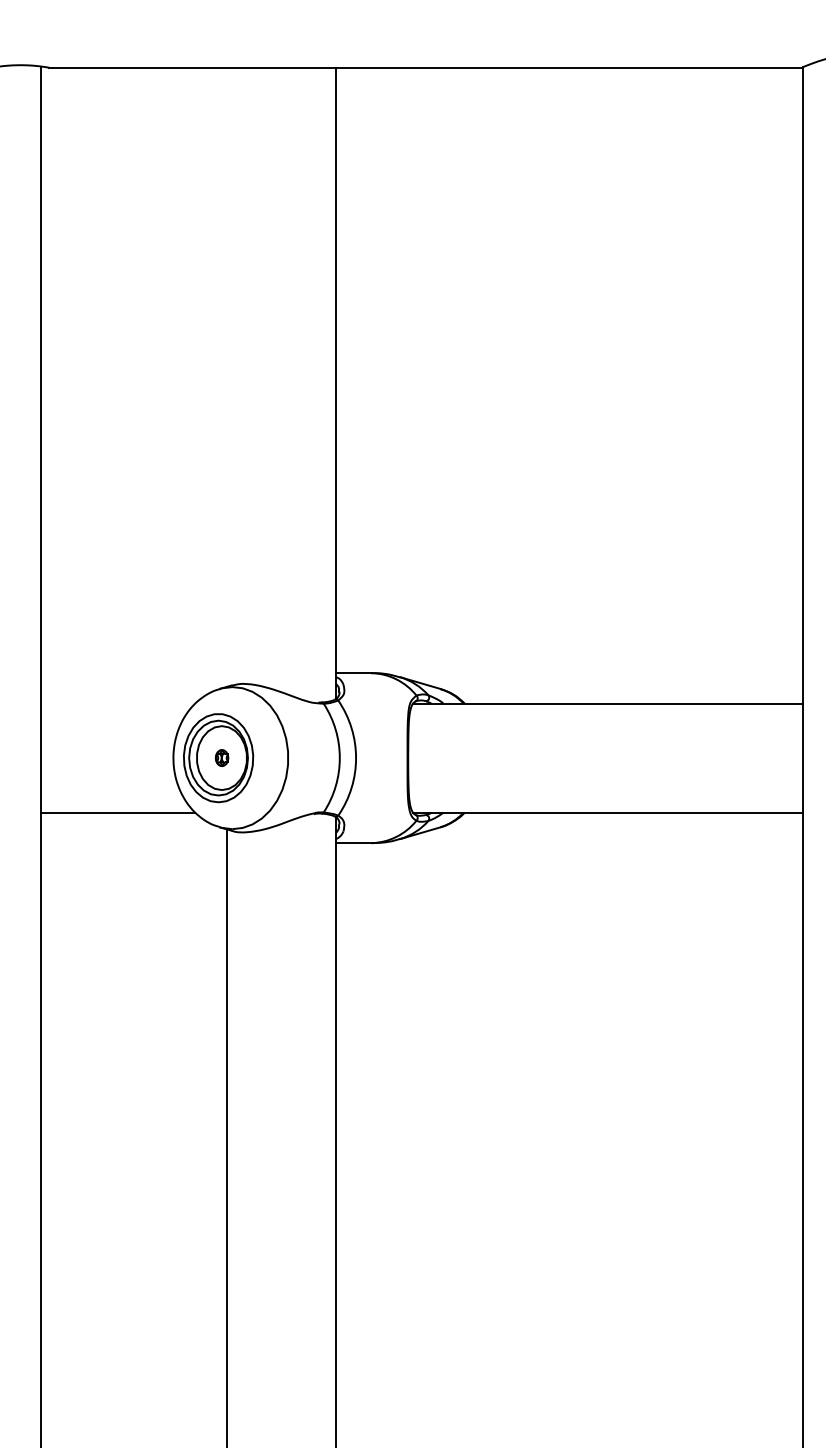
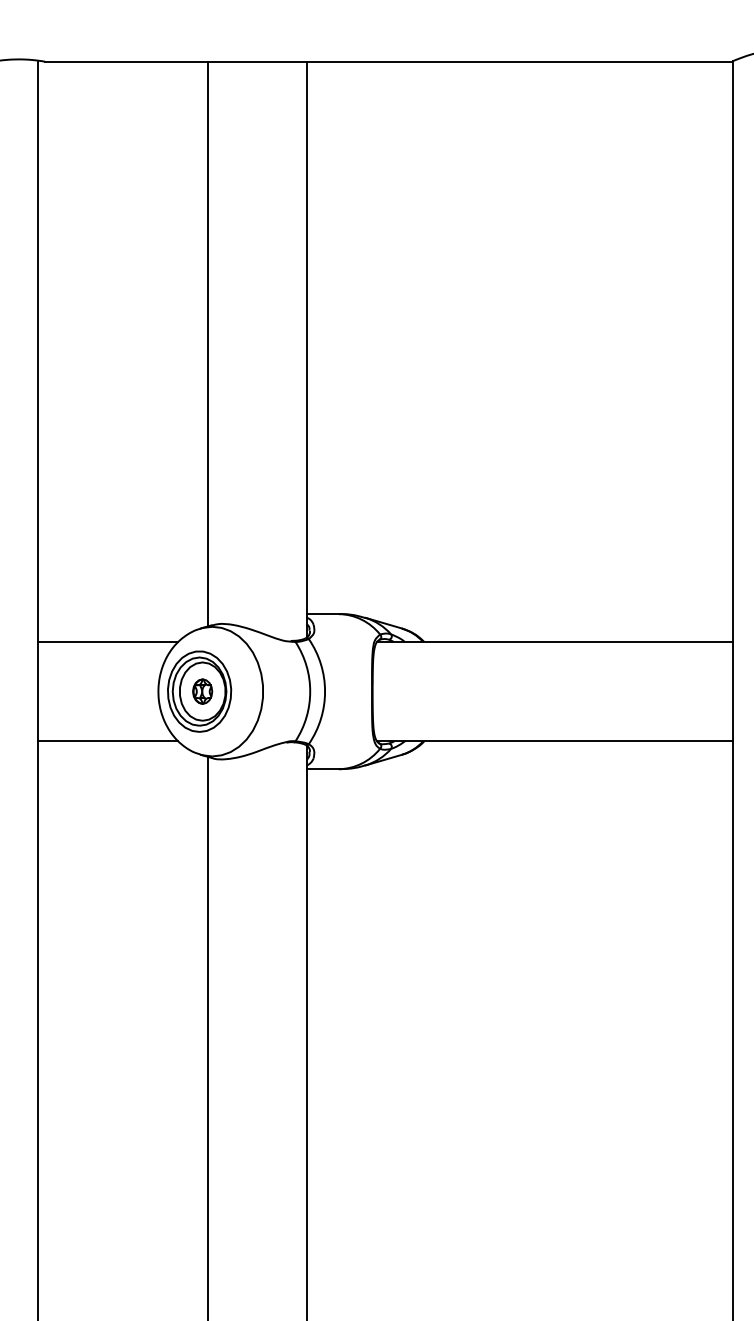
line: (227, 376) -> (207, 343), added
line: (117, 703) -> (107, 641), added
part: (221, 757) -> (202, 691), size x1.67

